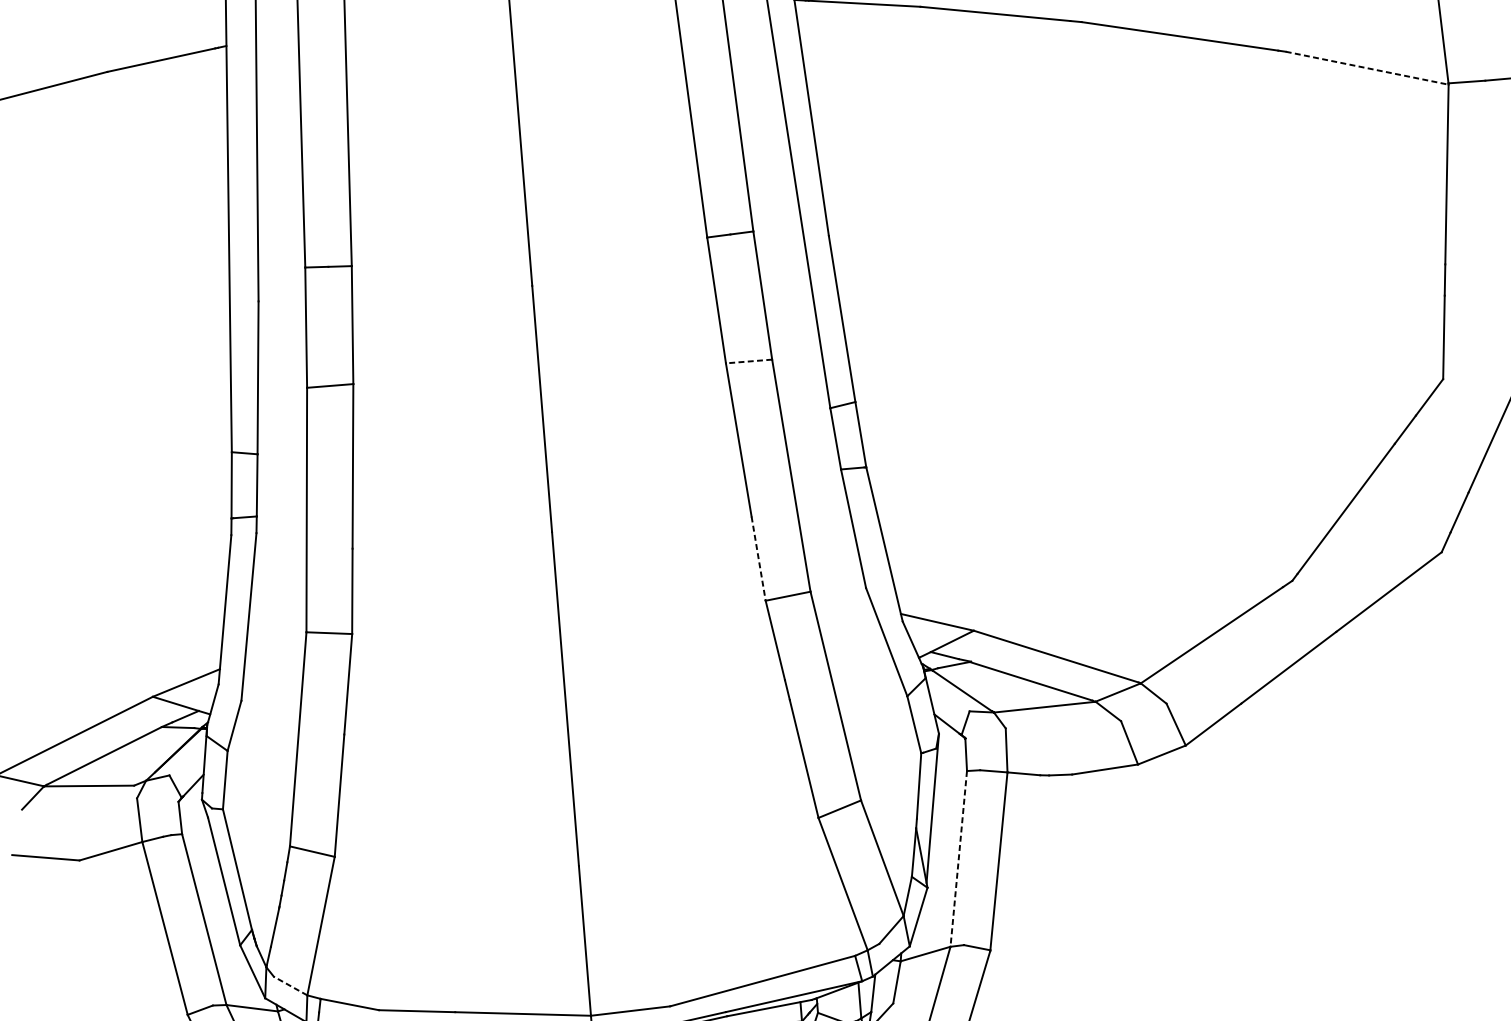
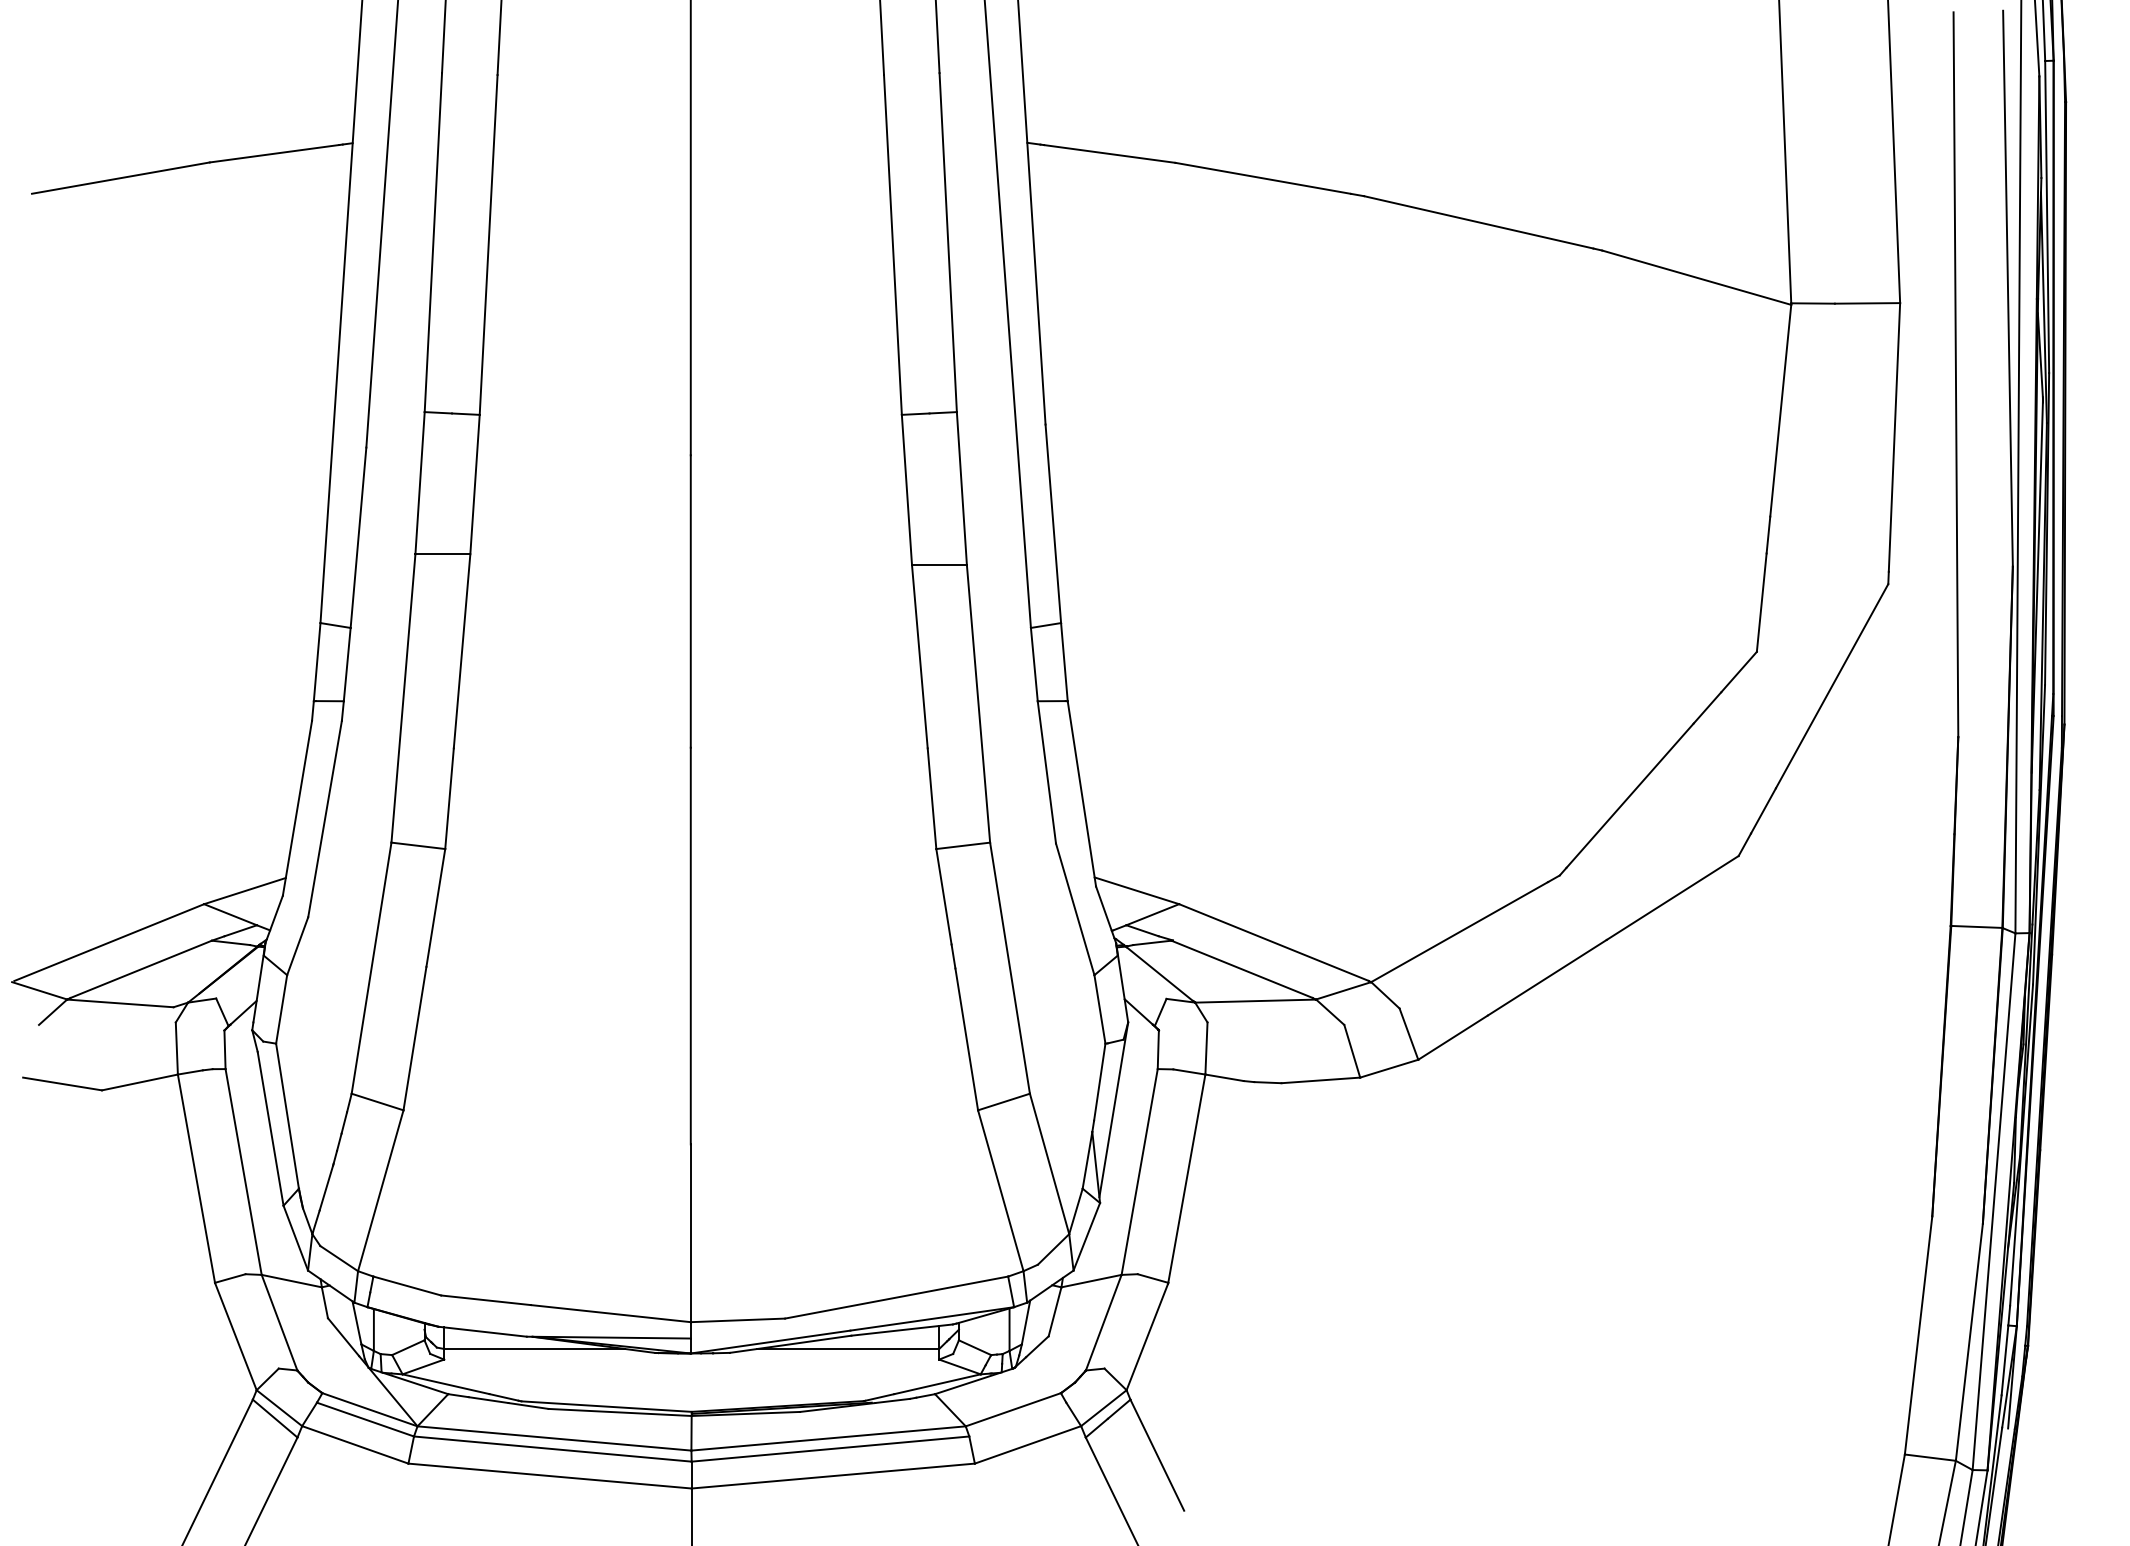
line: (1367, 67) -> (1697, 277), dashed -> solid
line: (748, 361) -> (938, 565), dashed -> solid
line: (759, 558) -> (932, 798), dashed -> solid
line: (958, 859) -> (1139, 1172), dashed -> solid
line: (290, 985) -> (339, 1258), dashed -> solid

